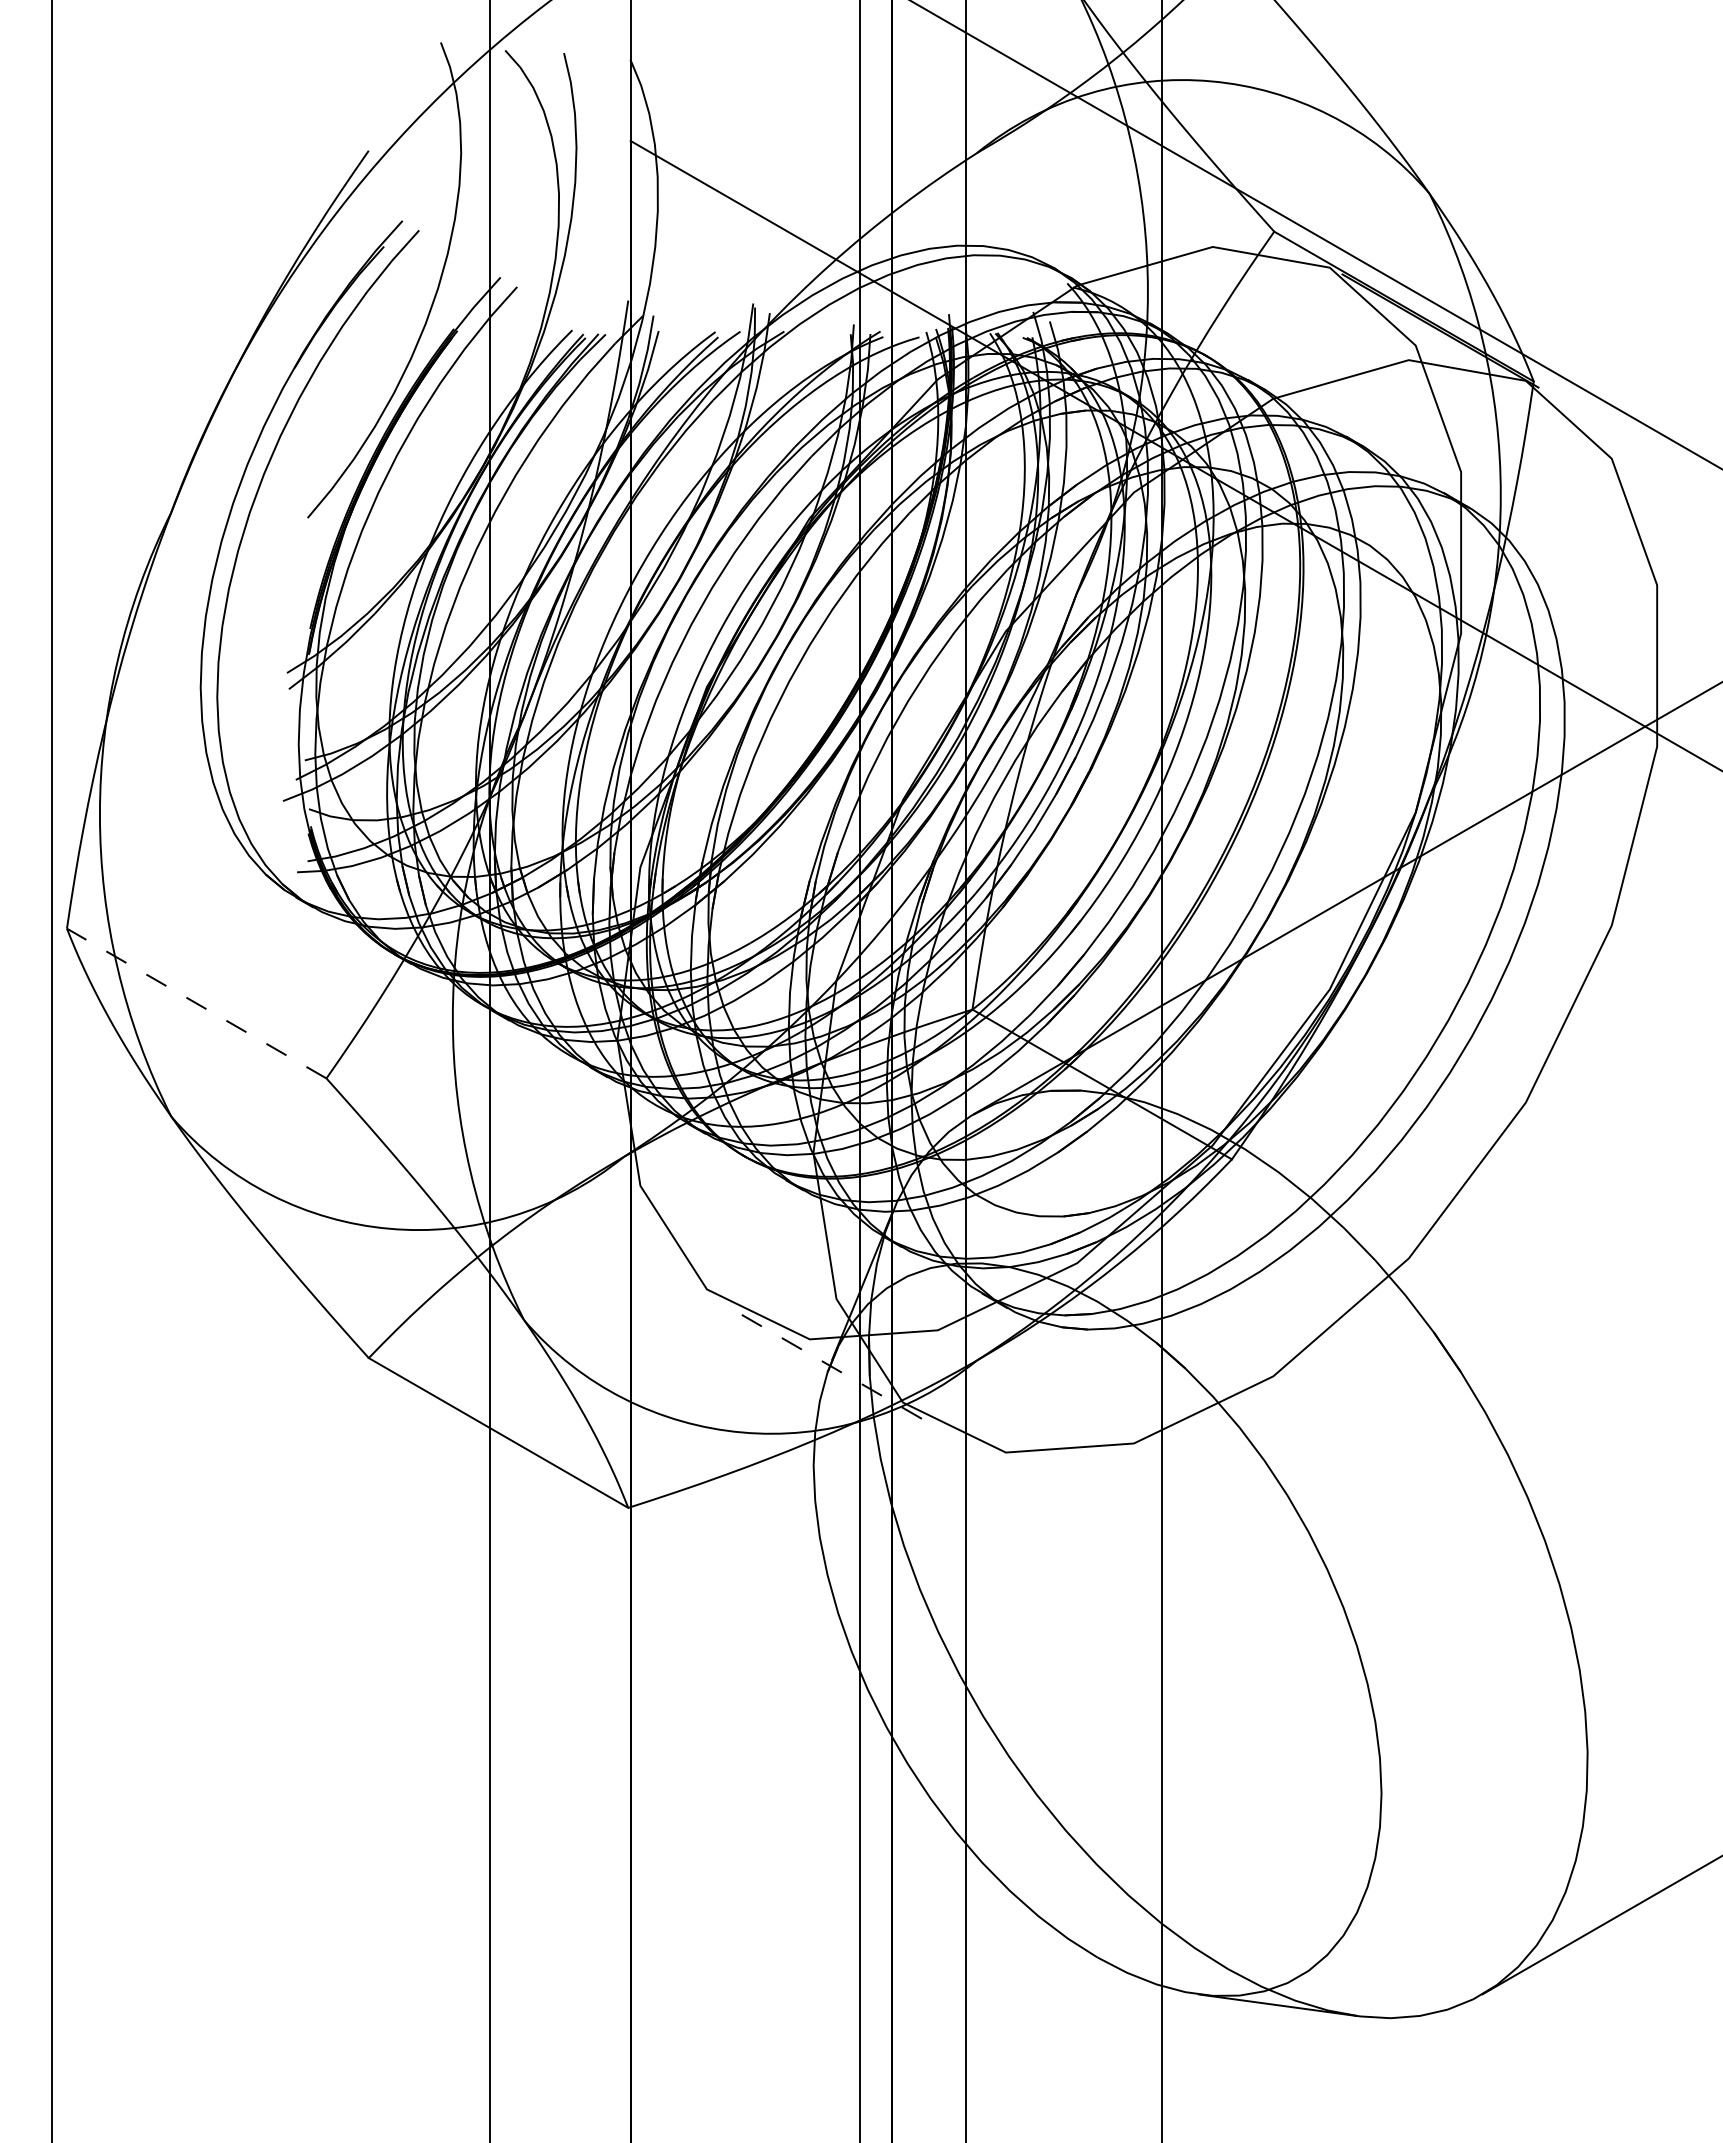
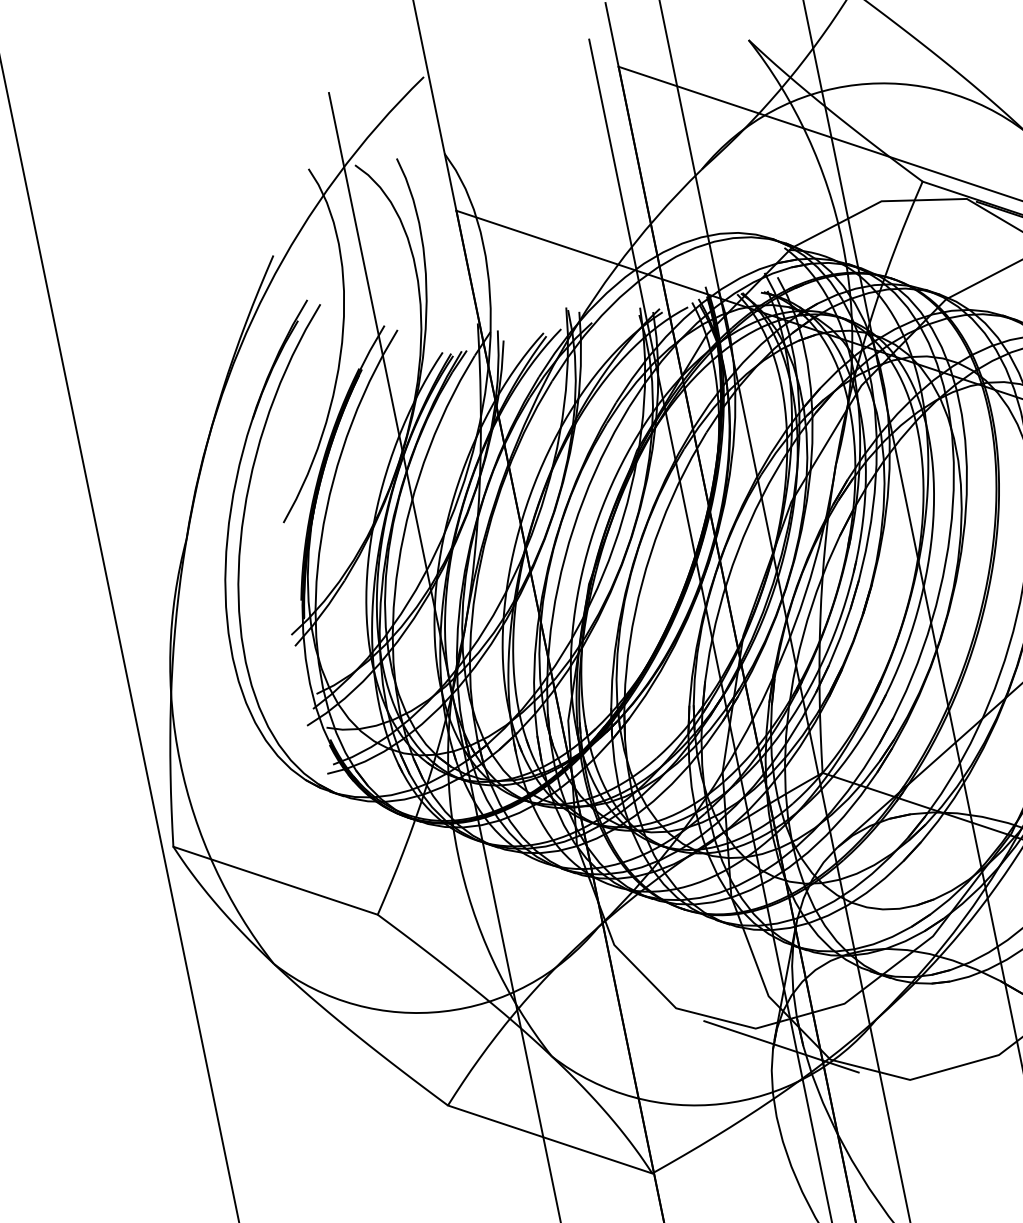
line: (196, 1003) -> (275, 880), dashed -> solid
line: (840, 1371) -> (781, 1046), dashed -> solid

